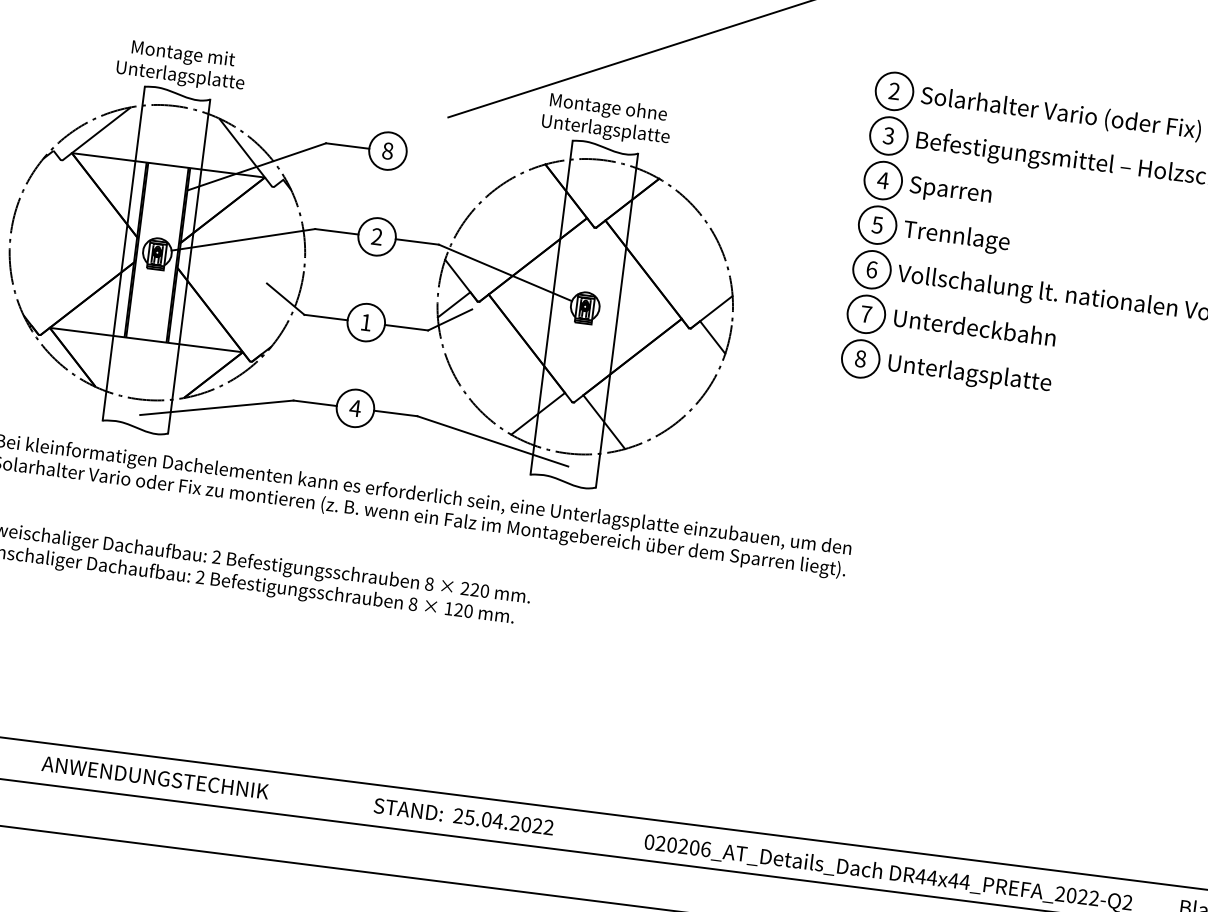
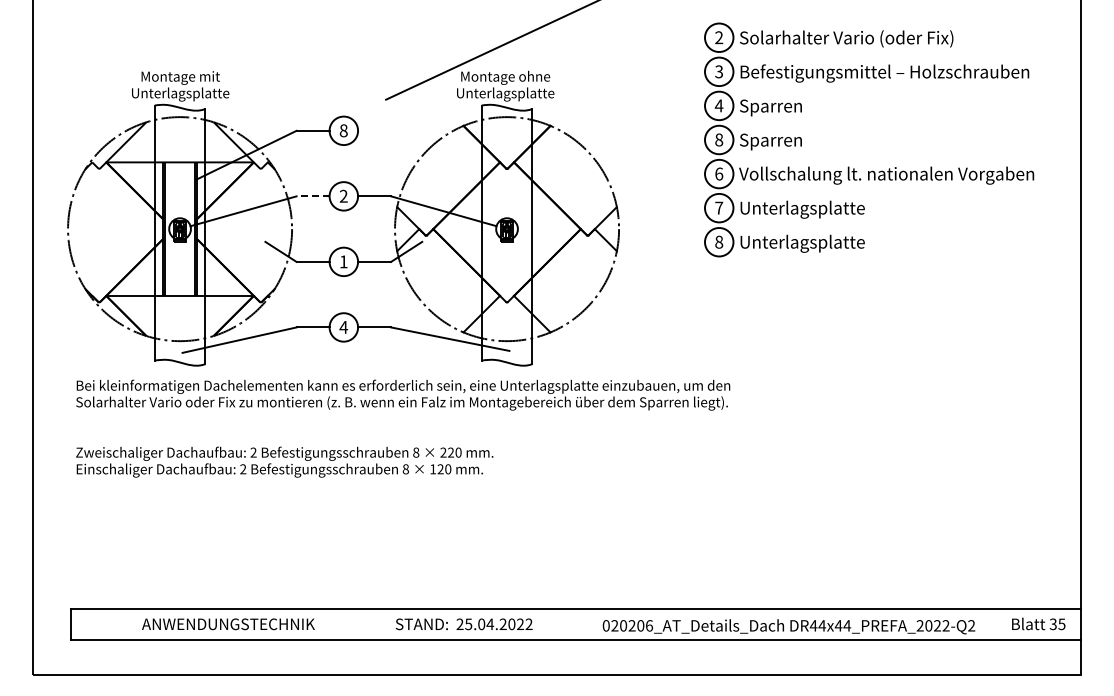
text: (878, 224) -> (719, 139), 5 -> 8
line: (337, 232) -> (313, 196), solid -> dashed
text: (956, 237) -> (779, 141), Trennlage -> Sparren
text: (1003, 333) -> (824, 209), Unterdeckbahn -> Unterlagsplatte

